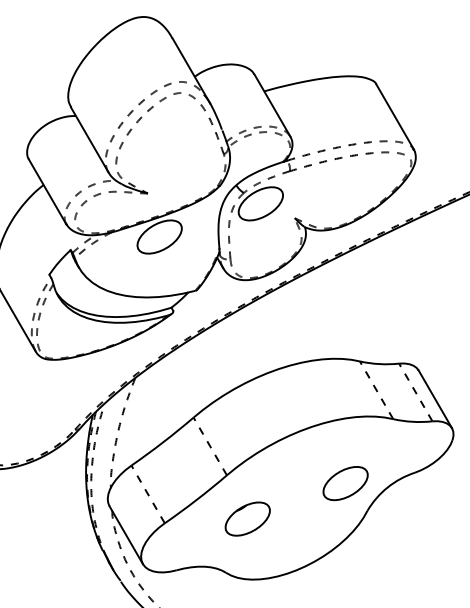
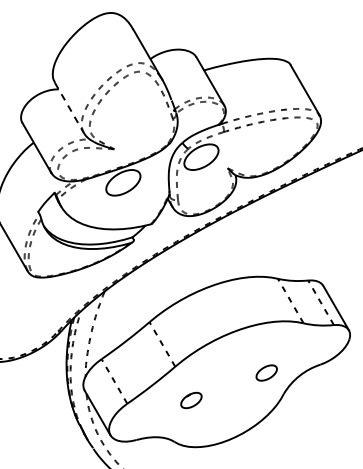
line: (89, 139) -> (69, 107), solid -> dashed
part: (345, 482) -> (266, 372), size x0.6
part: (247, 519) -> (191, 400), size x0.6

